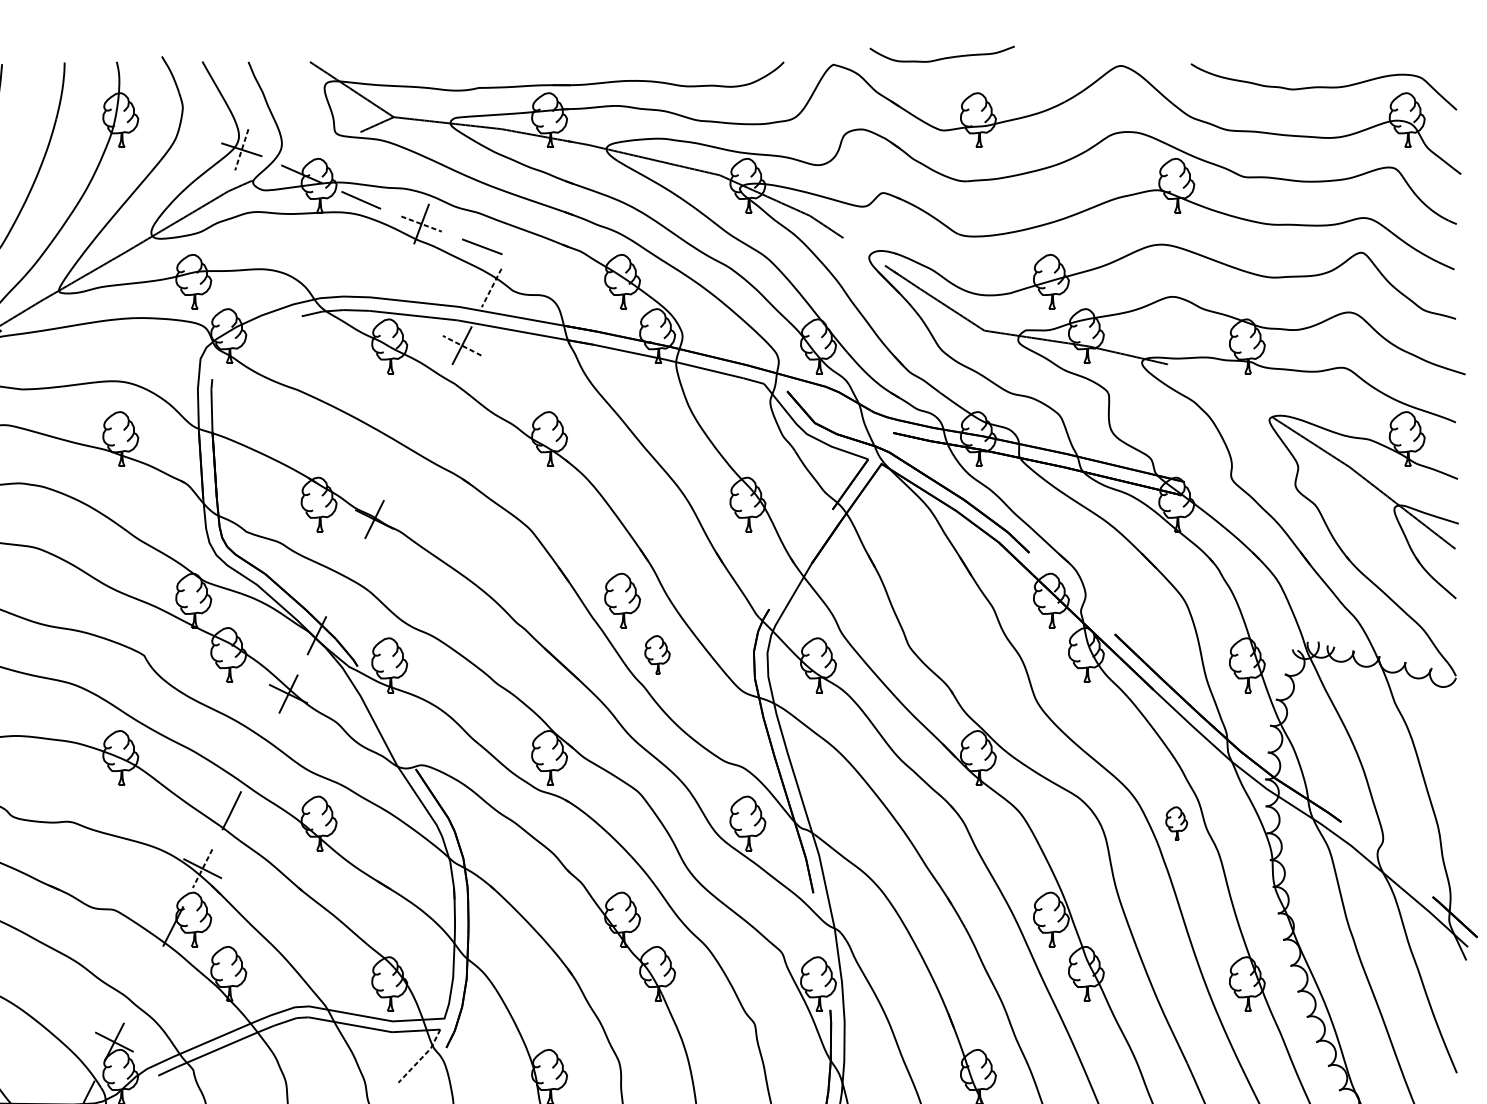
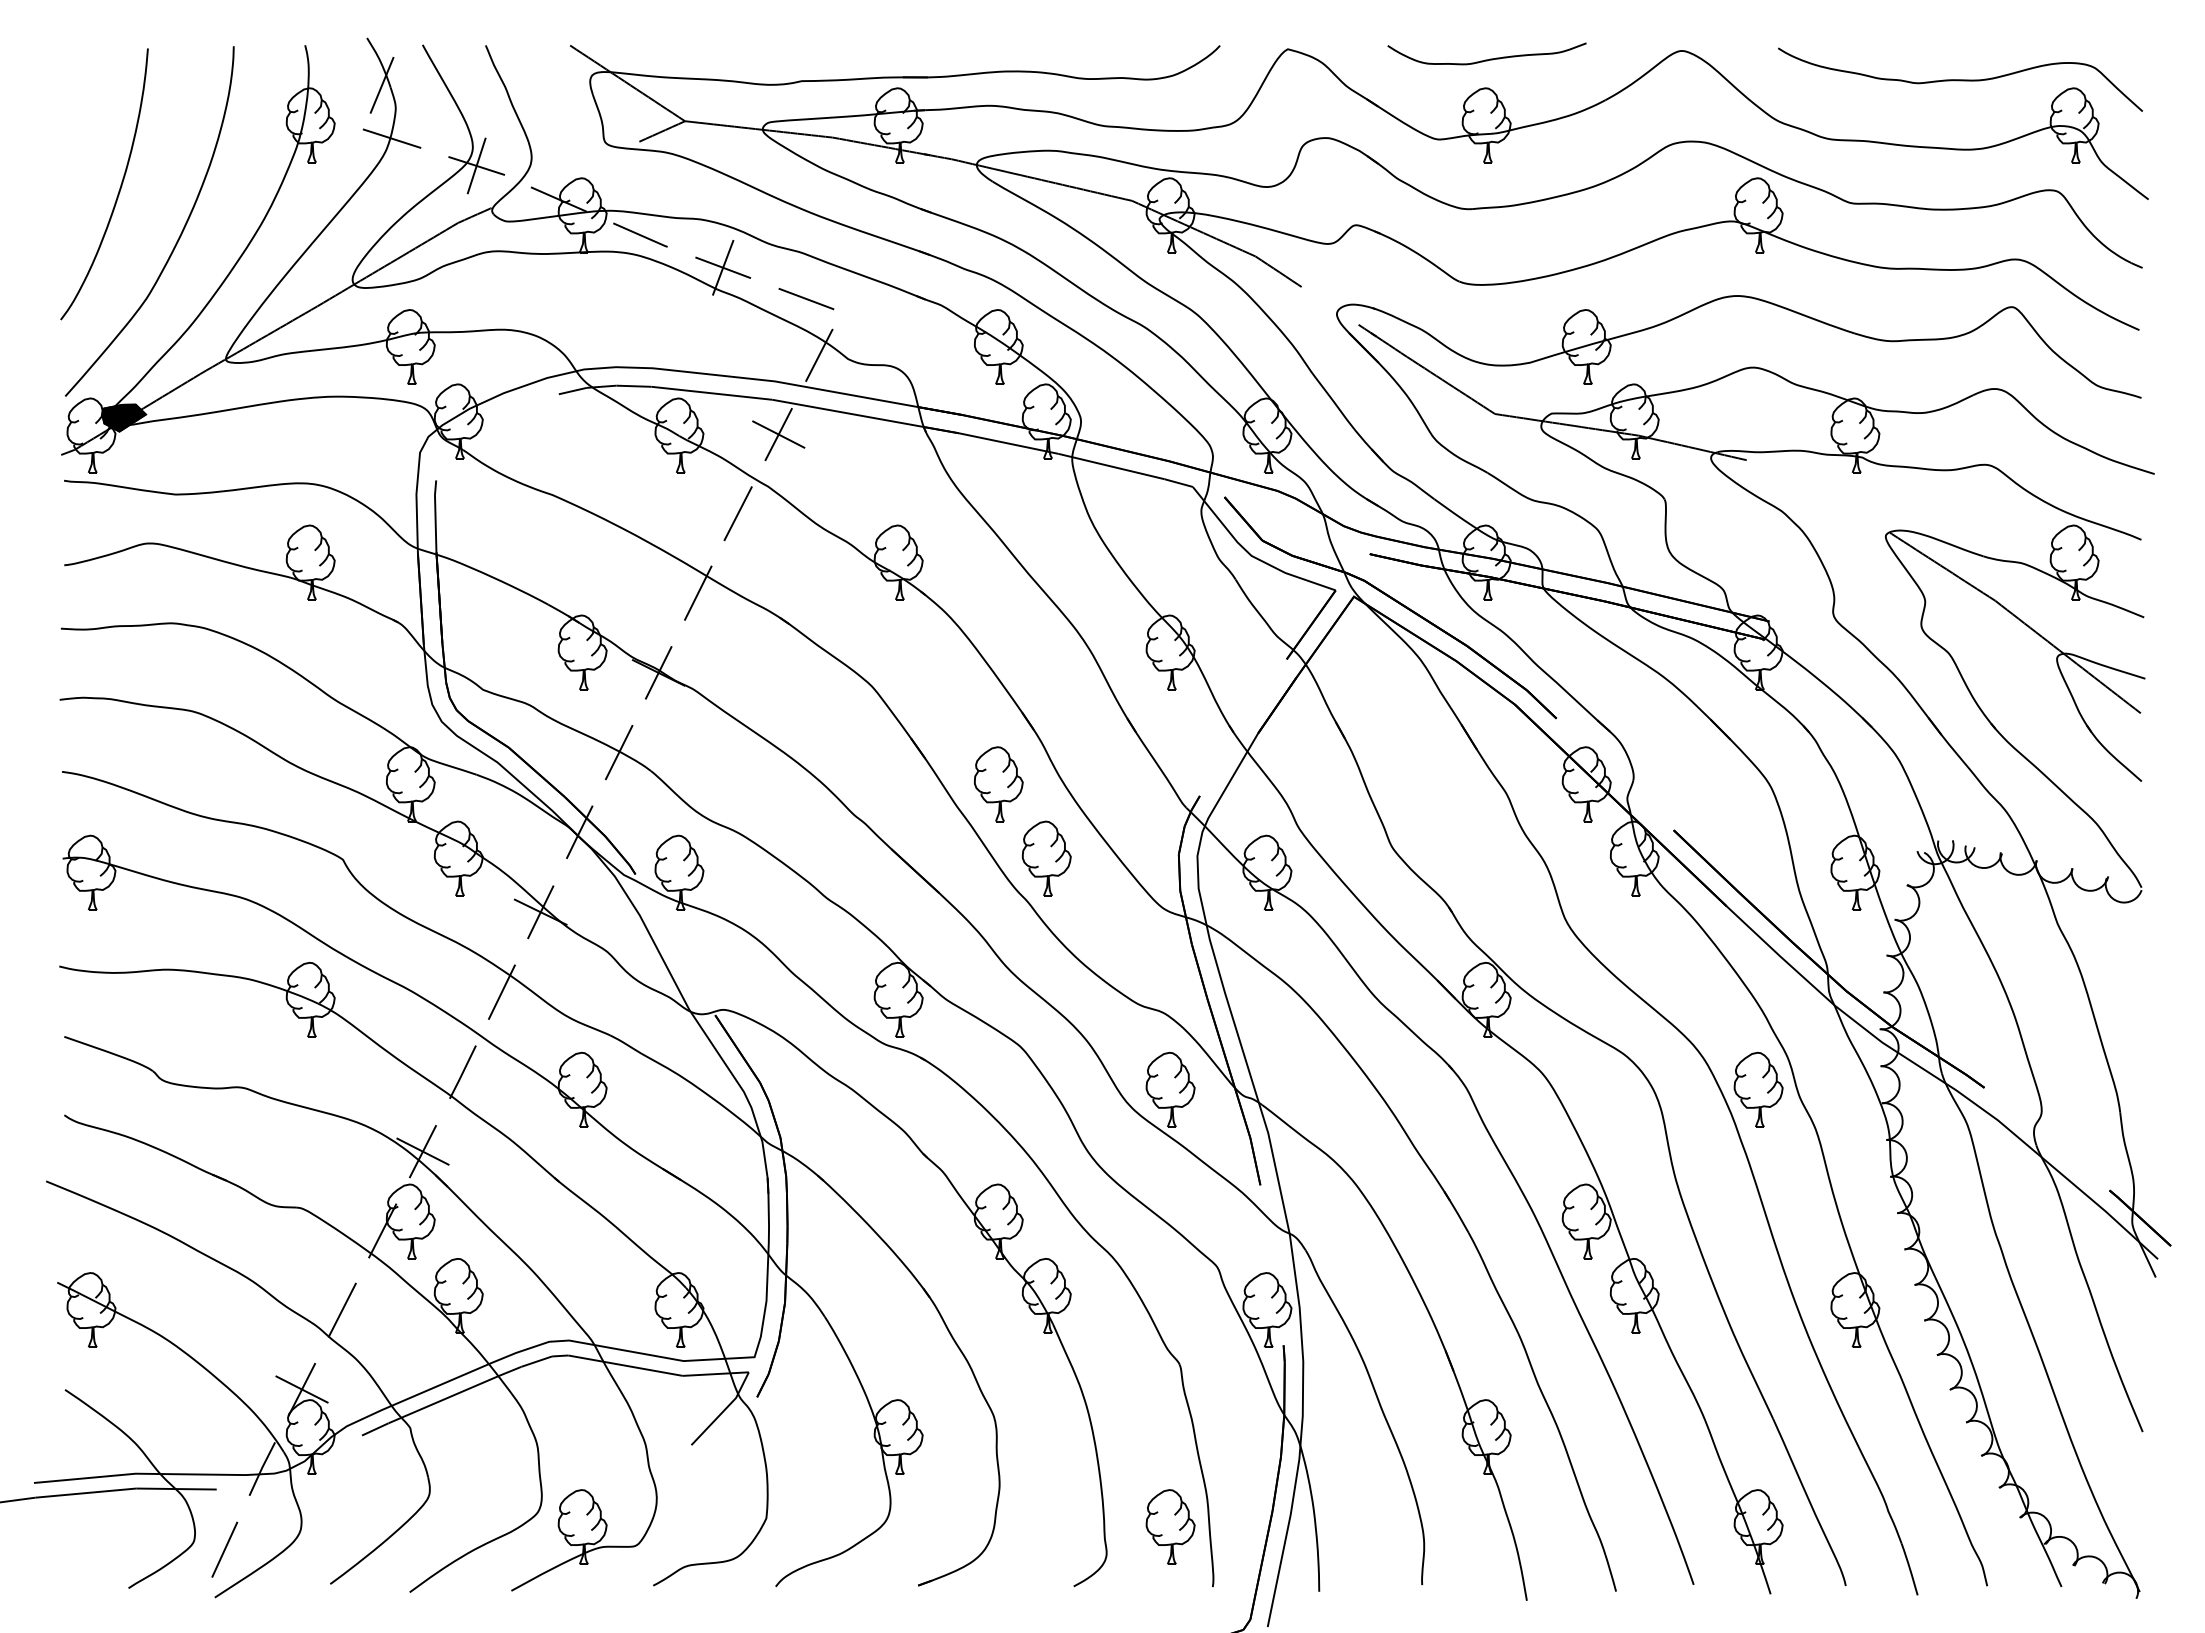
curve: (941, 58) -> (1486, 59), moved
line: (172, 90) -> (381, 84), added
line: (179, 129) -> (391, 138), added
line: (241, 149) -> (476, 165), dashed -> solid
line: (421, 223) -> (723, 267), dashed -> solid
line: (491, 288) -> (819, 355), dashed -> solid
line: (461, 345) -> (778, 434), dashed -> solid
line: (432, 403) -> (737, 513), added
line: (403, 460) -> (698, 592), added
line: (345, 577) -> (618, 752), added
part: (657, 654) -> (1046, 858), size x1.43
line: (259, 751) -> (501, 991), added
part: (1176, 823) -> (1758, 1089), size x1.67
line: (202, 868) -> (422, 1151), dashed -> solid
line: (143, 983) -> (341, 1309), added
line: (421, 1057) -> (723, 1410), dashed -> solid

